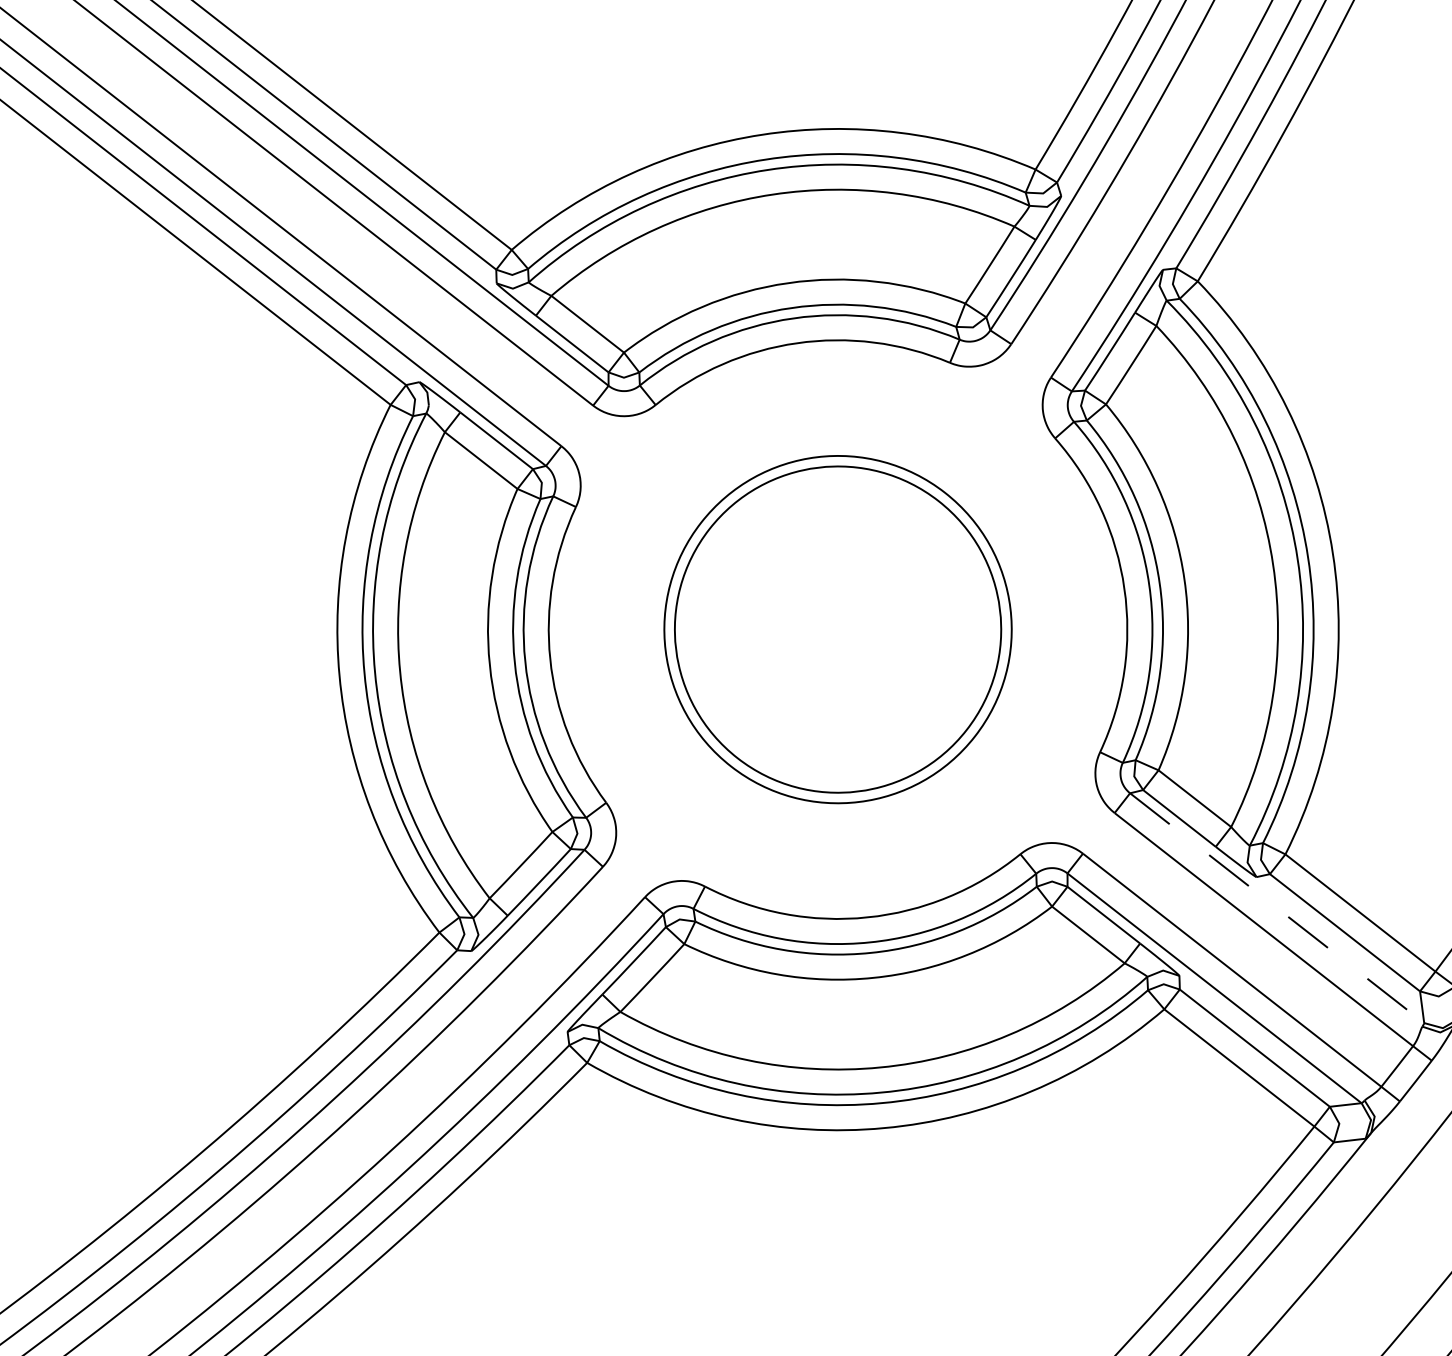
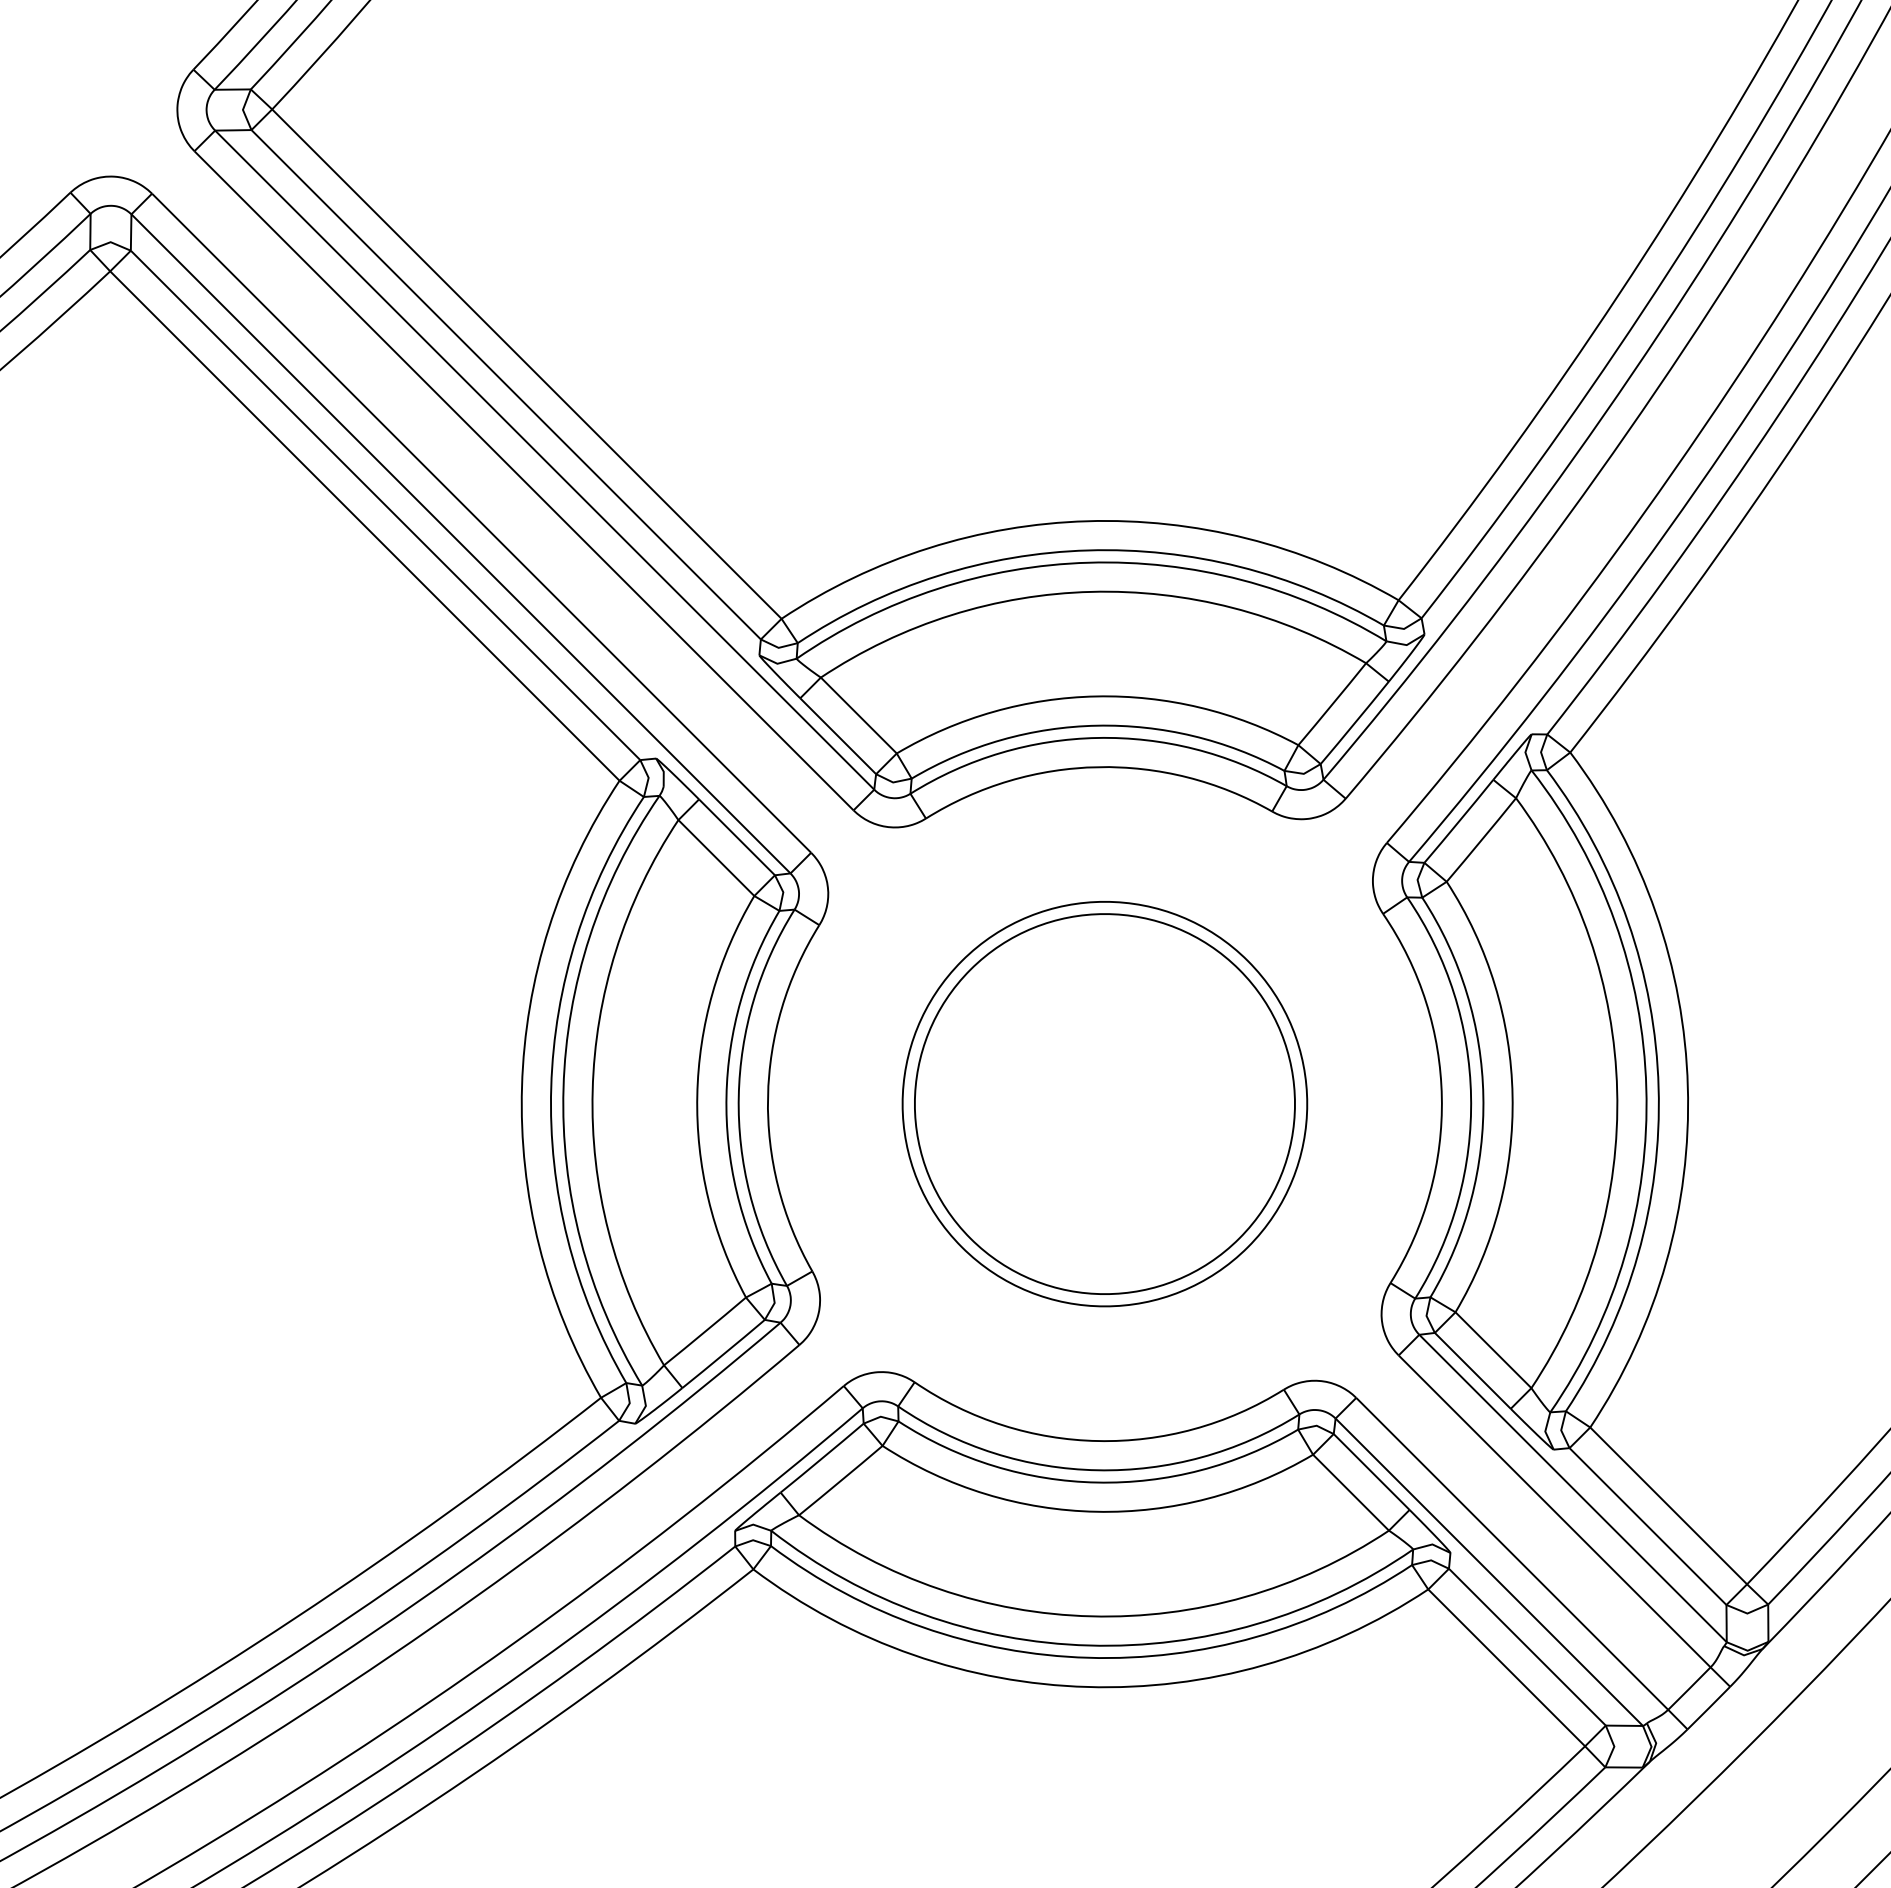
line: (1277, 908) -> (1573, 1488), dashed -> solid

